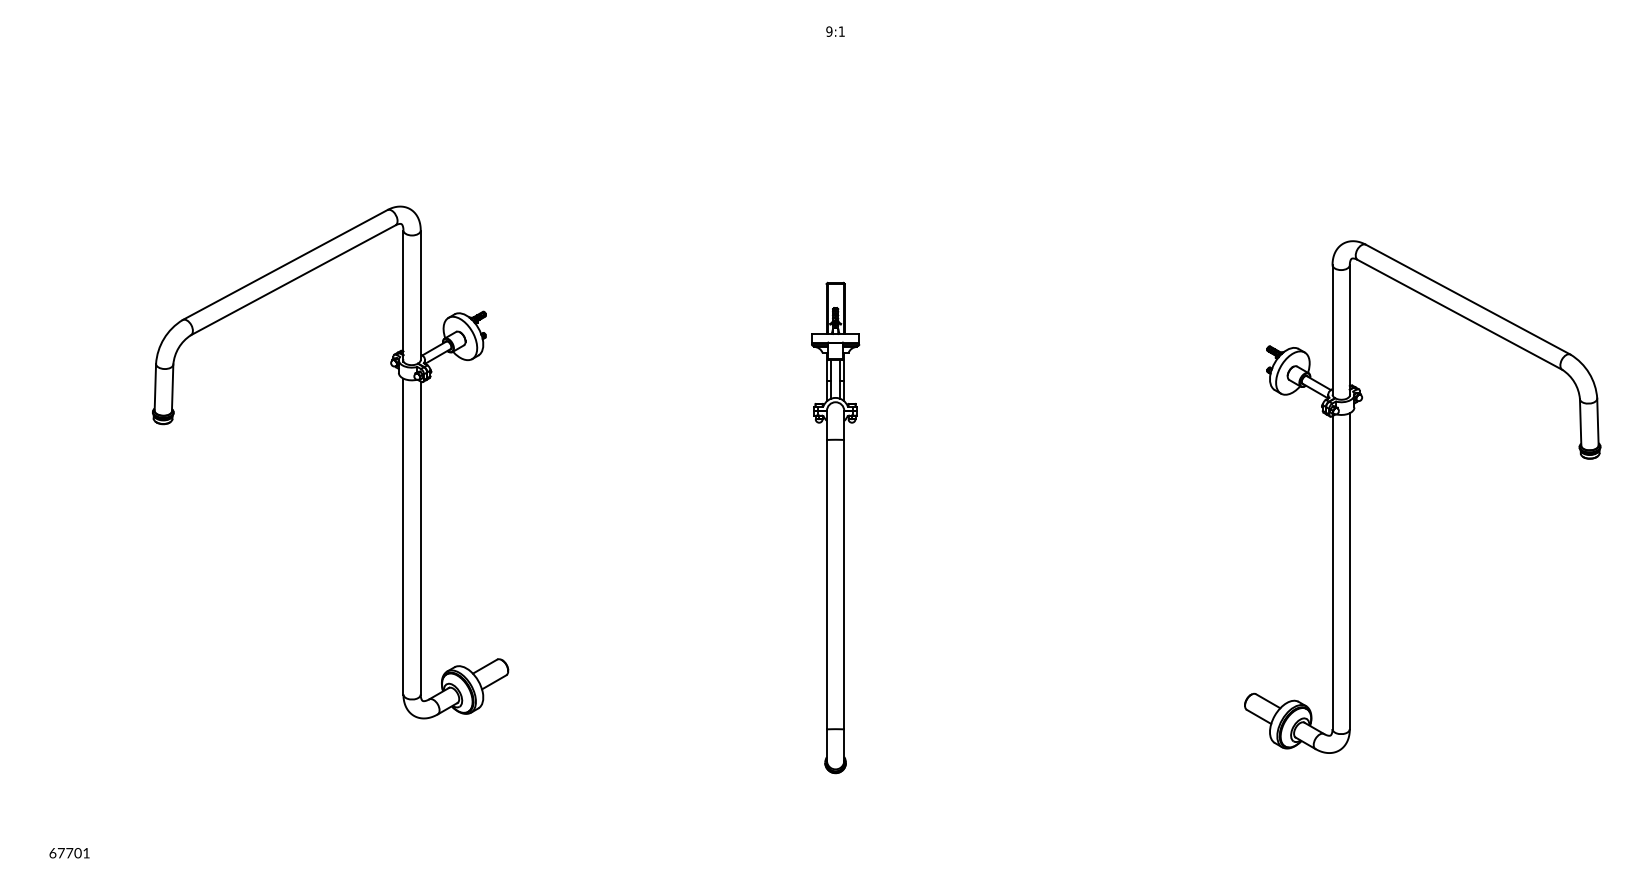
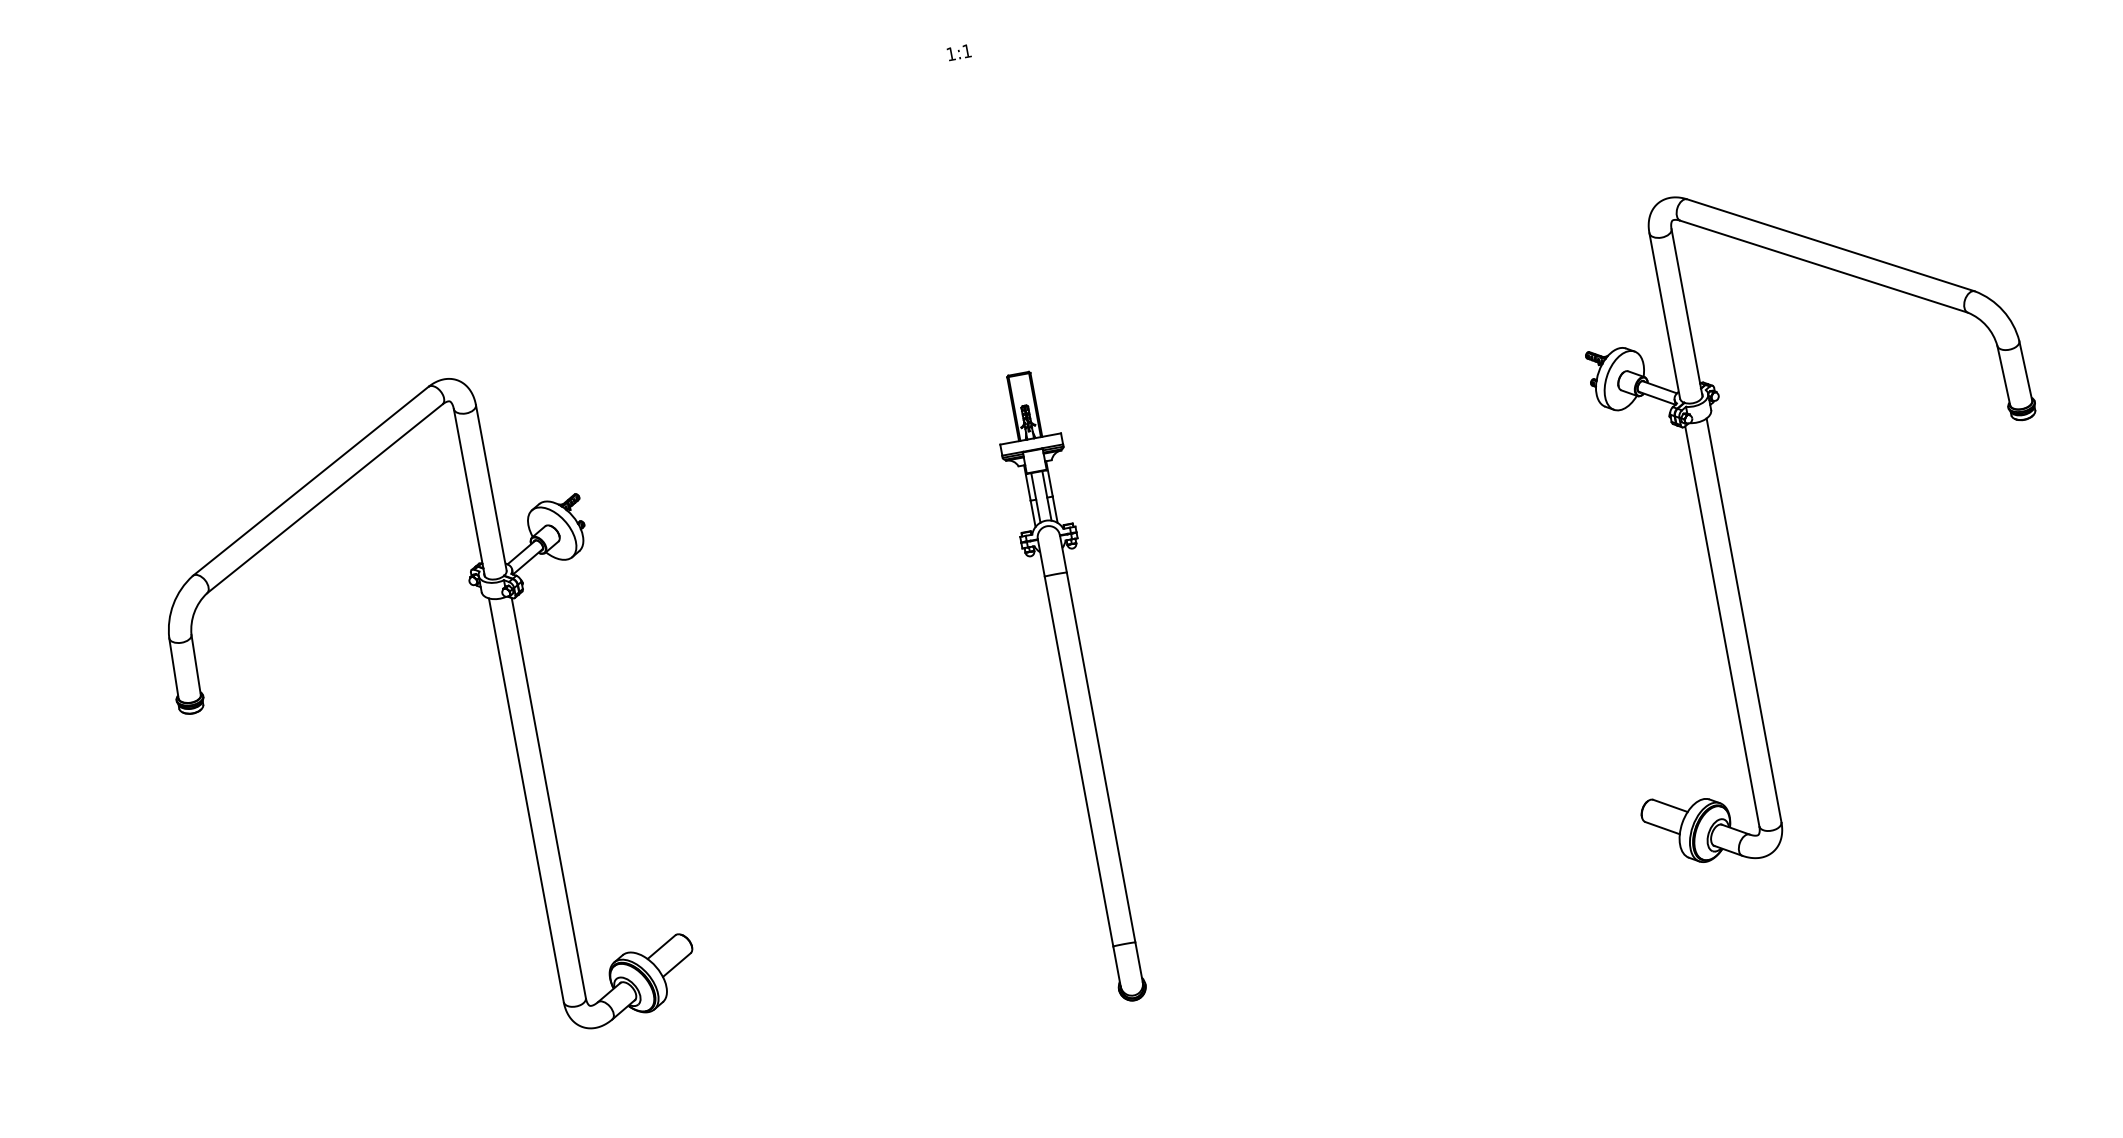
text: (829, 31) -> (951, 53), 9:1 -> 1:1

